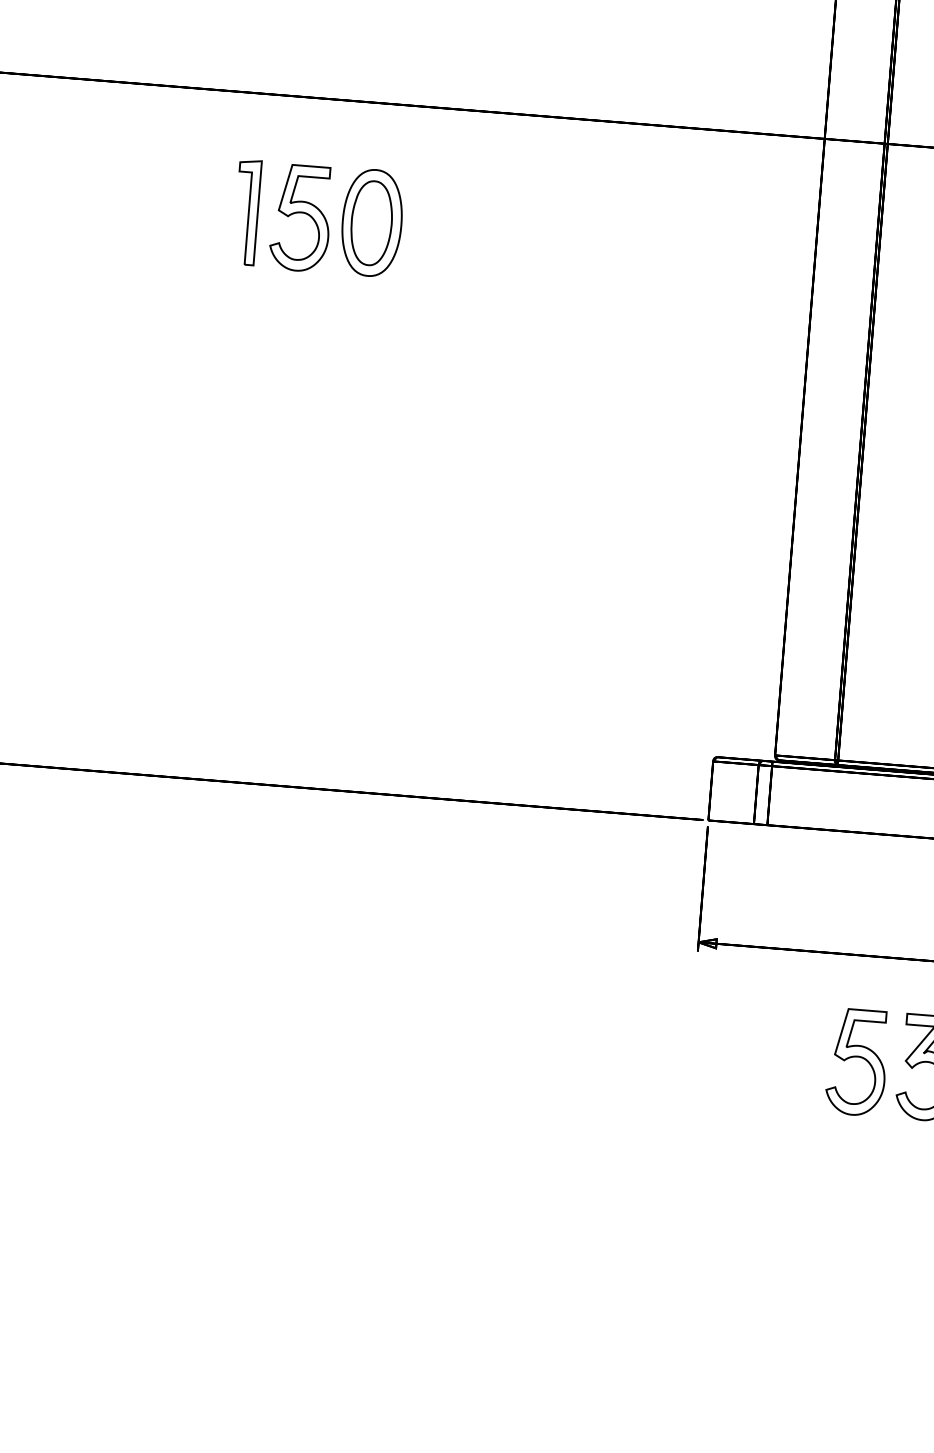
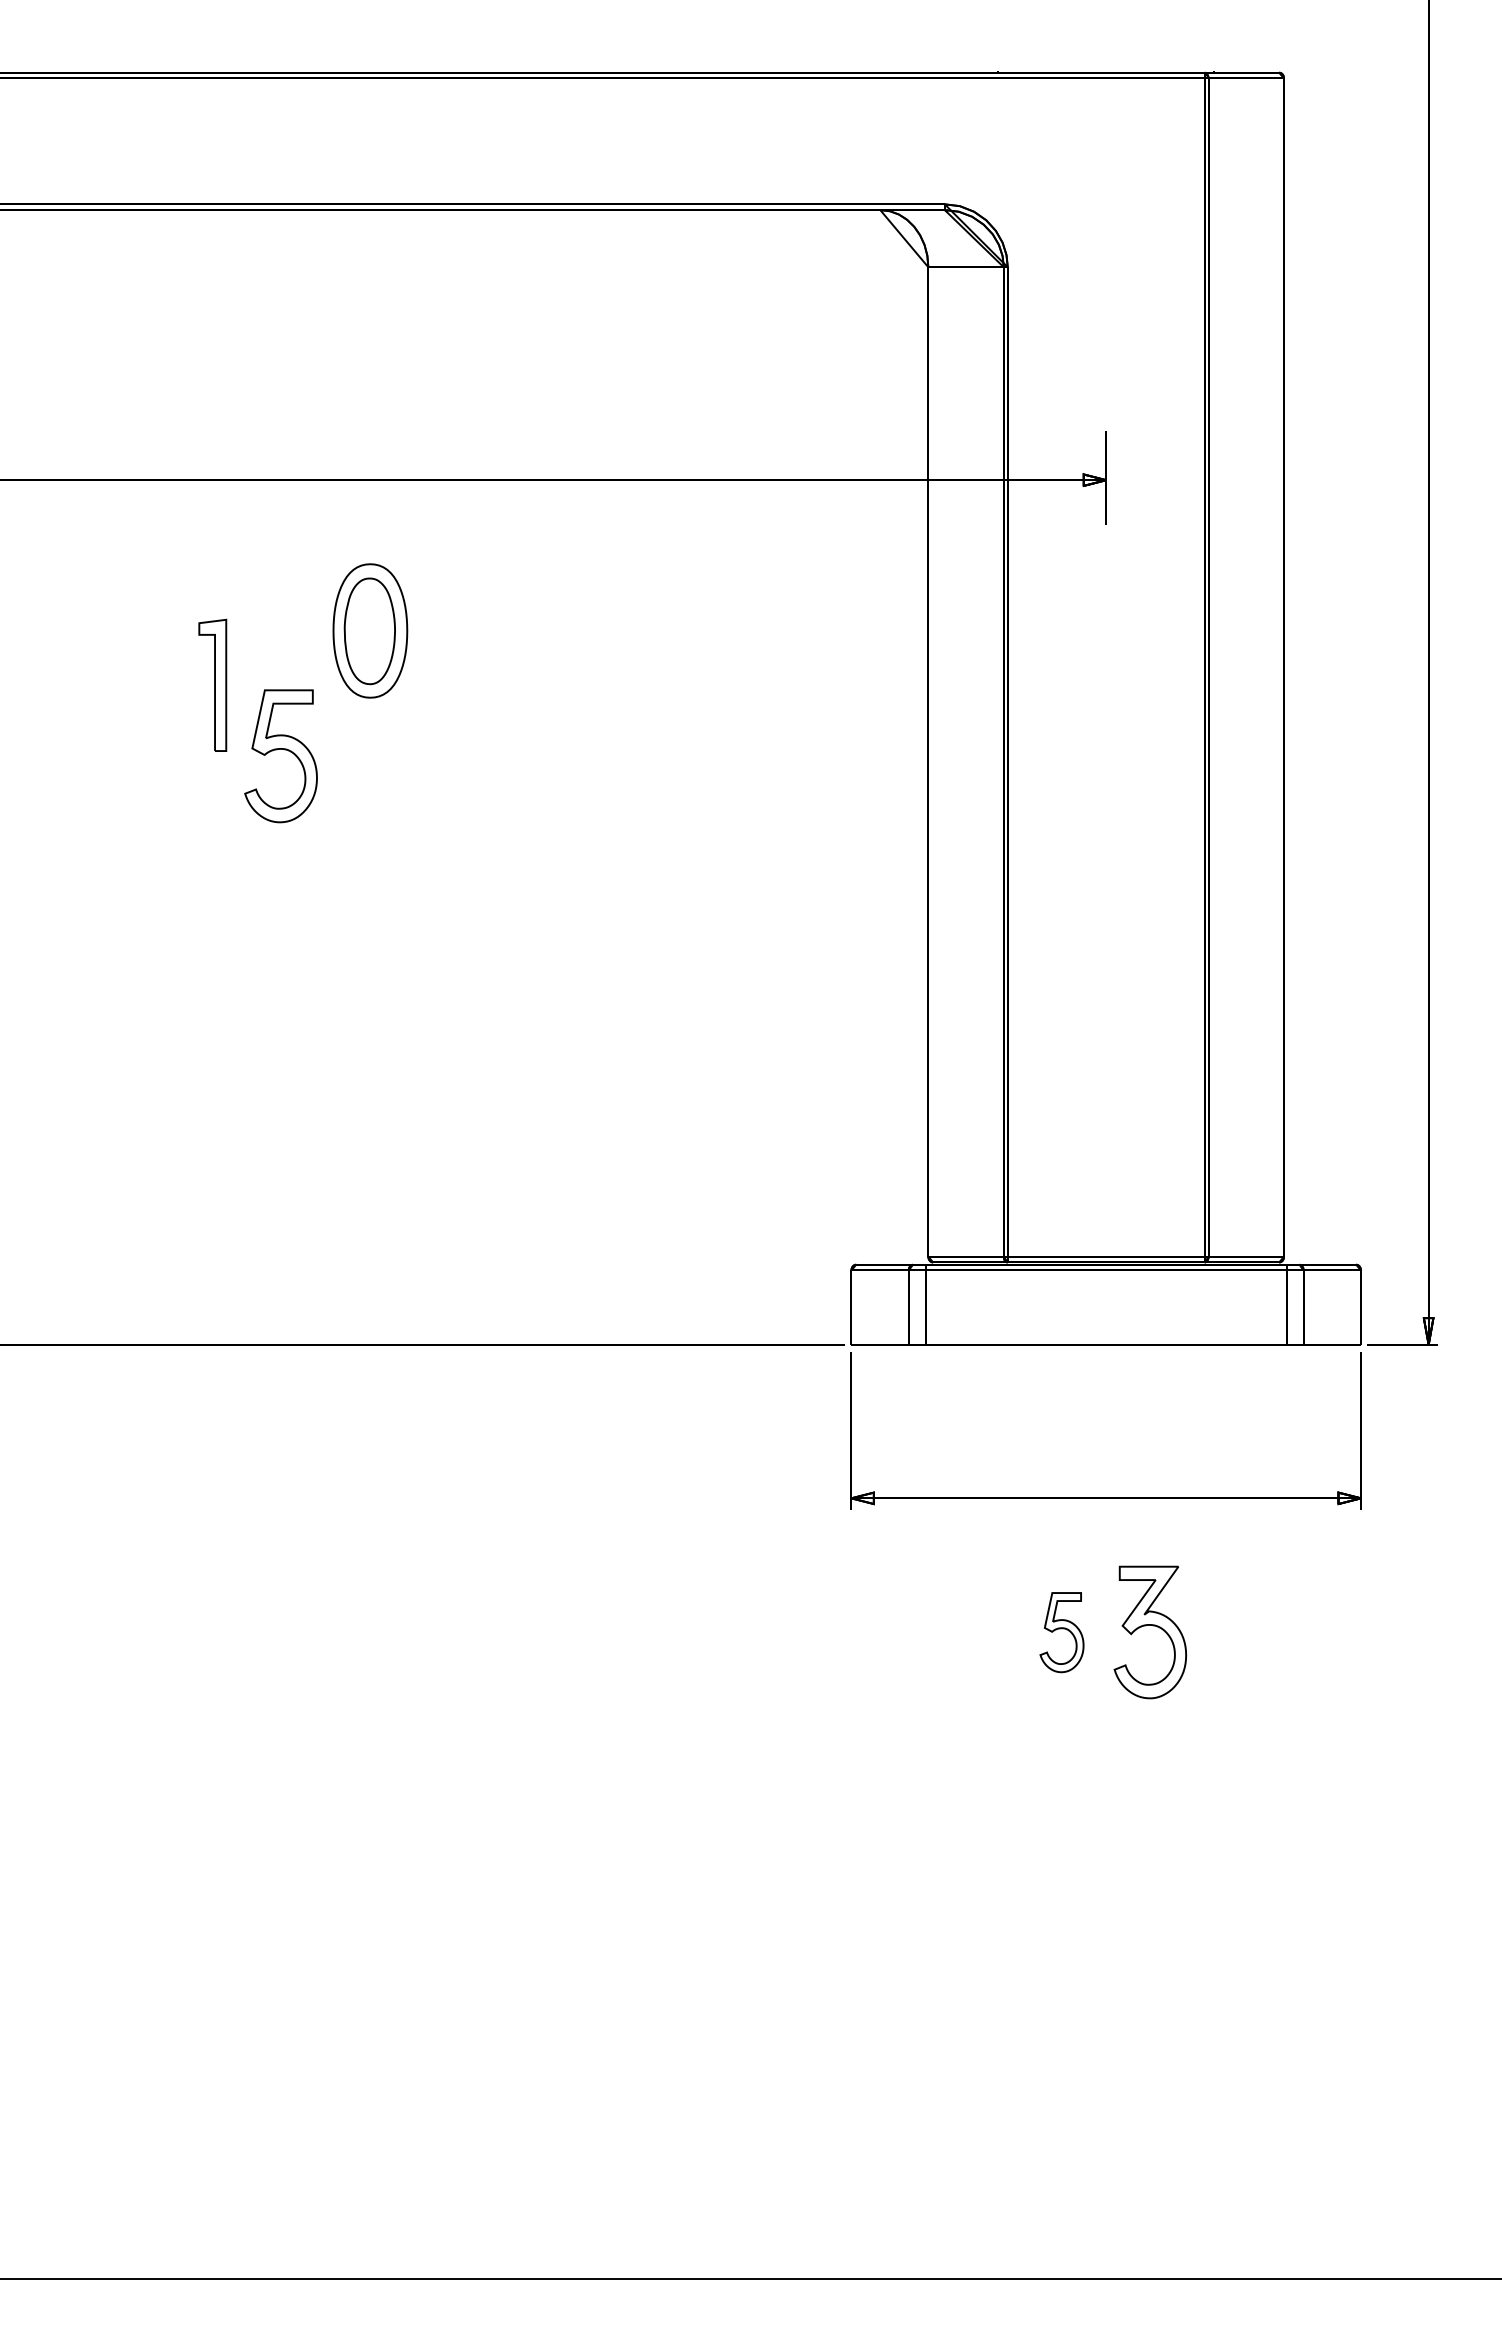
part: (246, 211) -> (212, 684), moved
part: (301, 212) -> (280, 749), moved
part: (856, 1062) -> (1061, 1632), size x0.6

